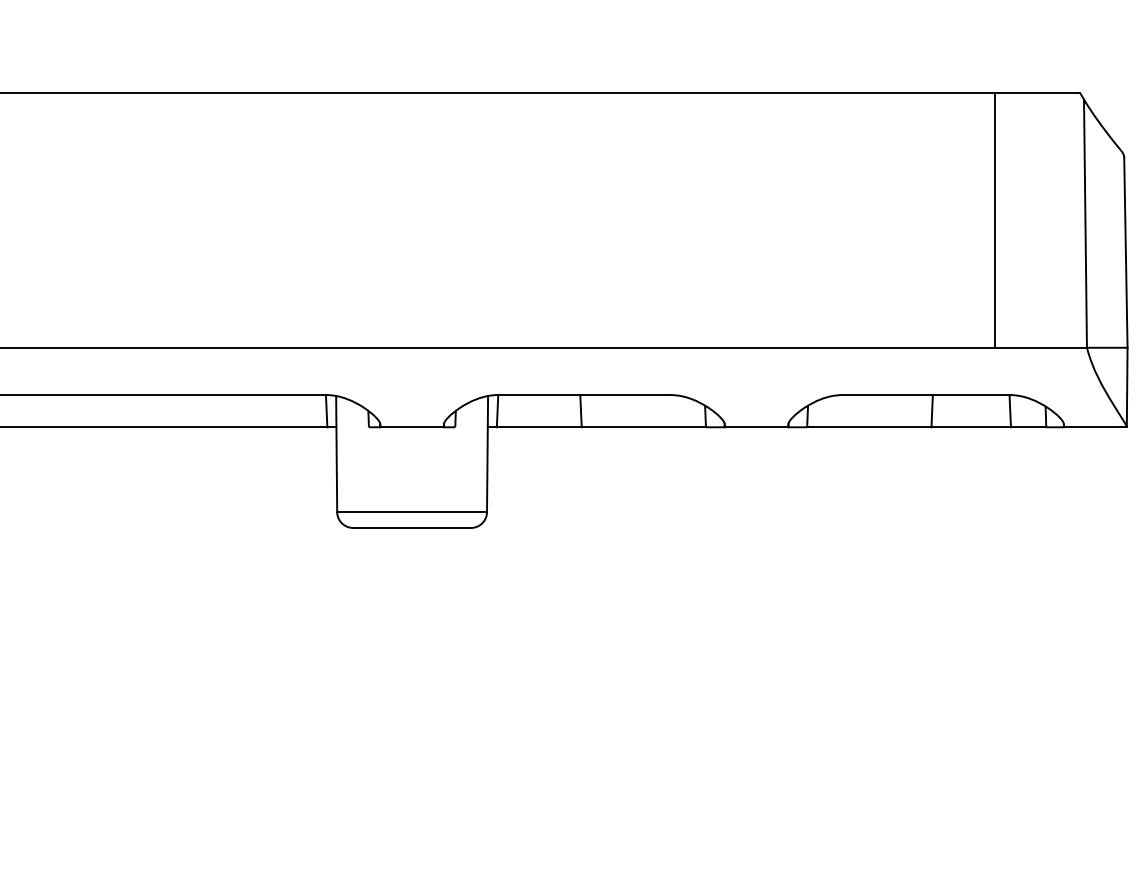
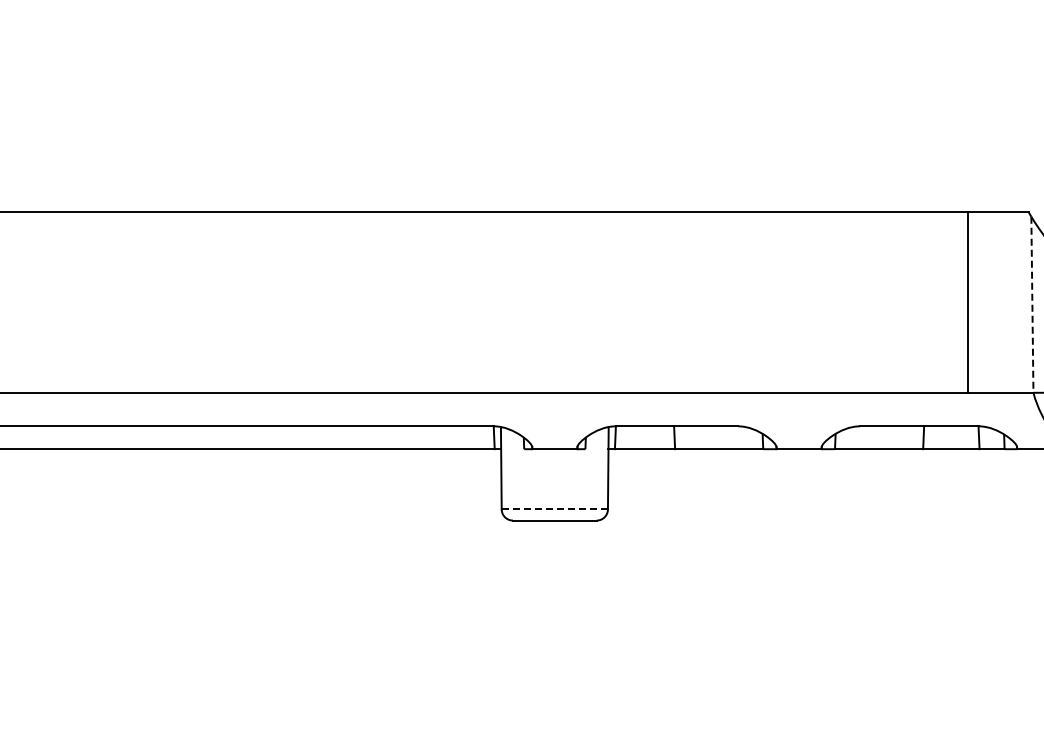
line: (1085, 224) -> (1032, 305), solid -> dashed
line: (411, 512) -> (554, 509), solid -> dashed

